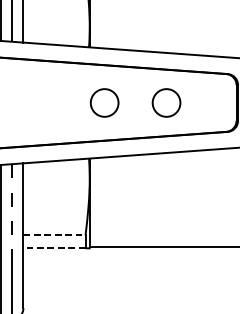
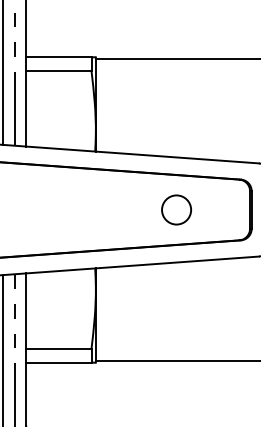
circle: (104, 102) -> (111, 209), removed
line: (54, 235) -> (58, 349), dashed -> solid
line: (54, 248) -> (58, 362), dashed -> solid

